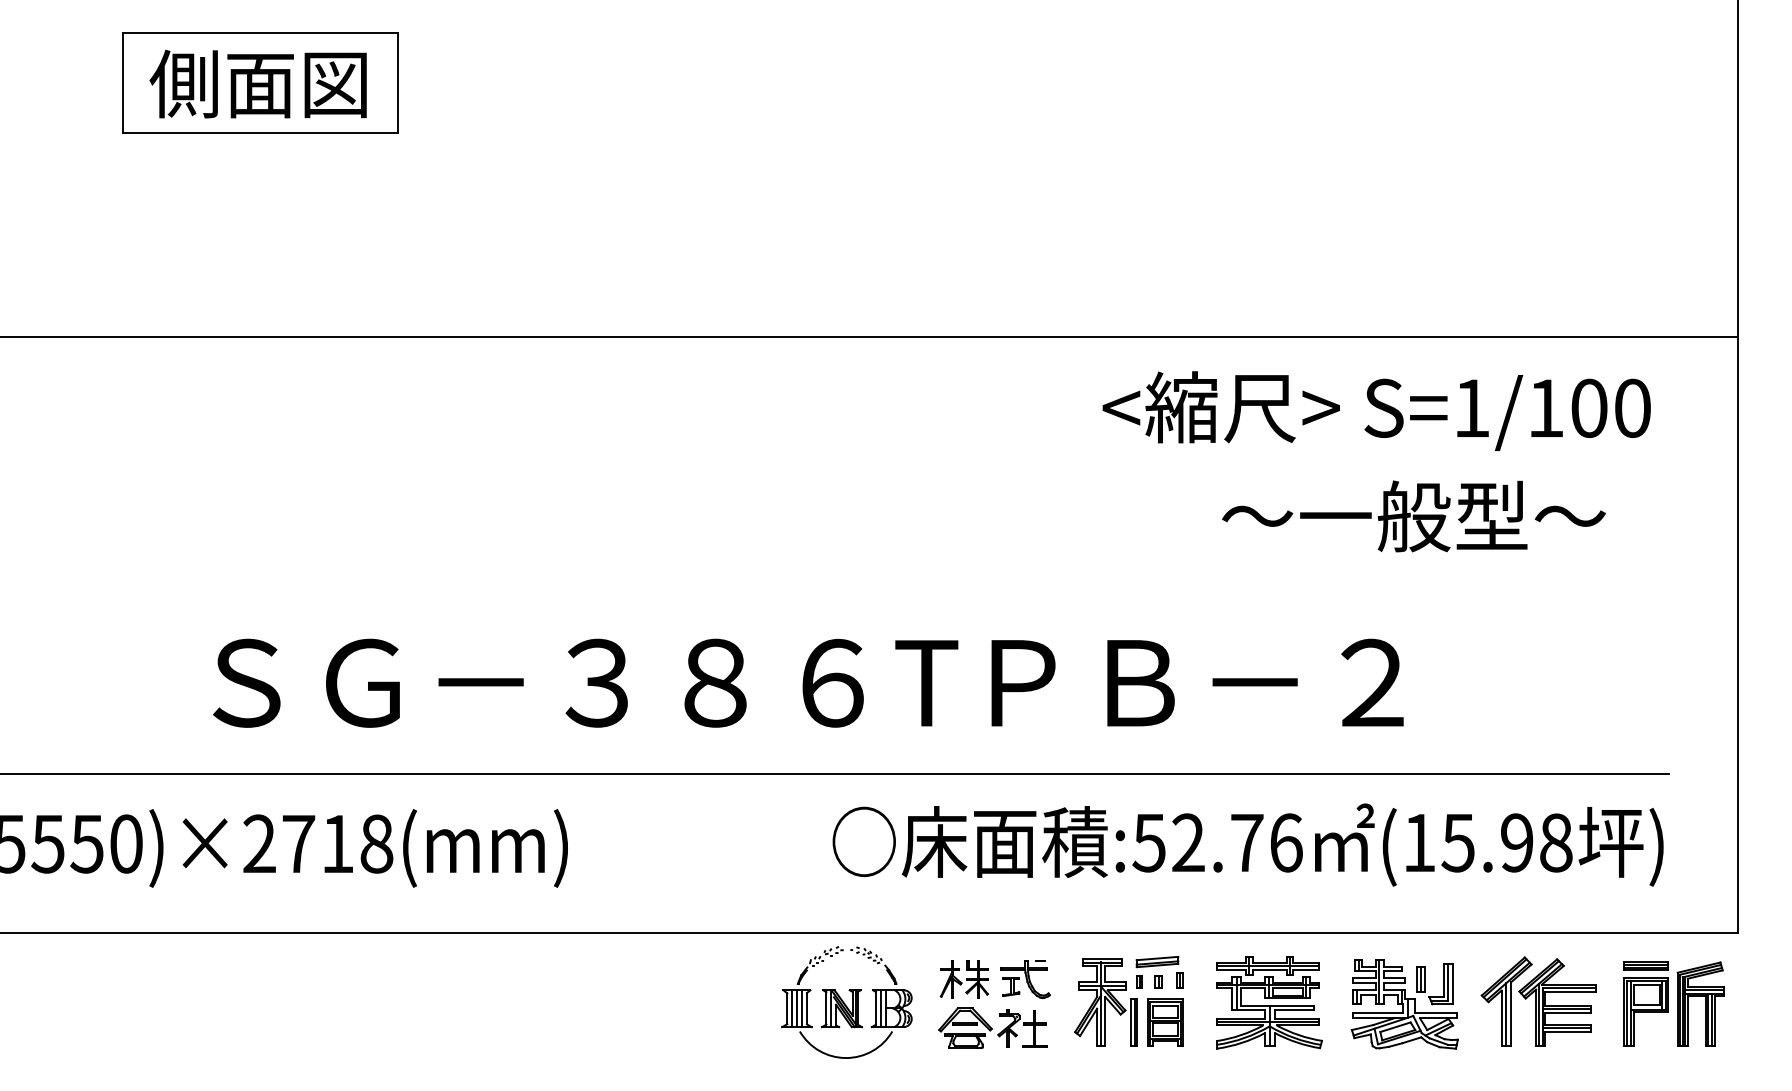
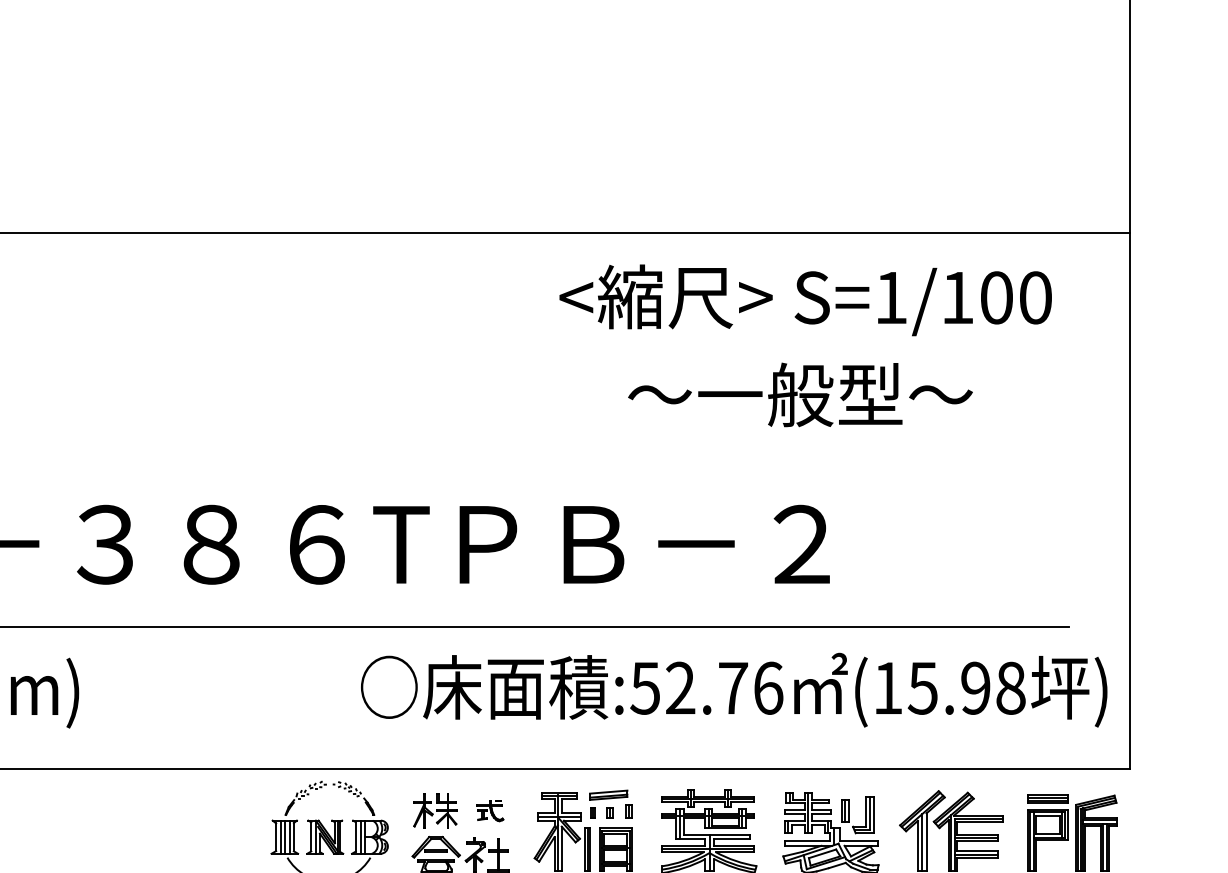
text: (1413, 516) -> (800, 395), moved
text: (1247, 844) -> (733, 689), moved
part: (1025, 979) -> (490, 810), size x0.6

